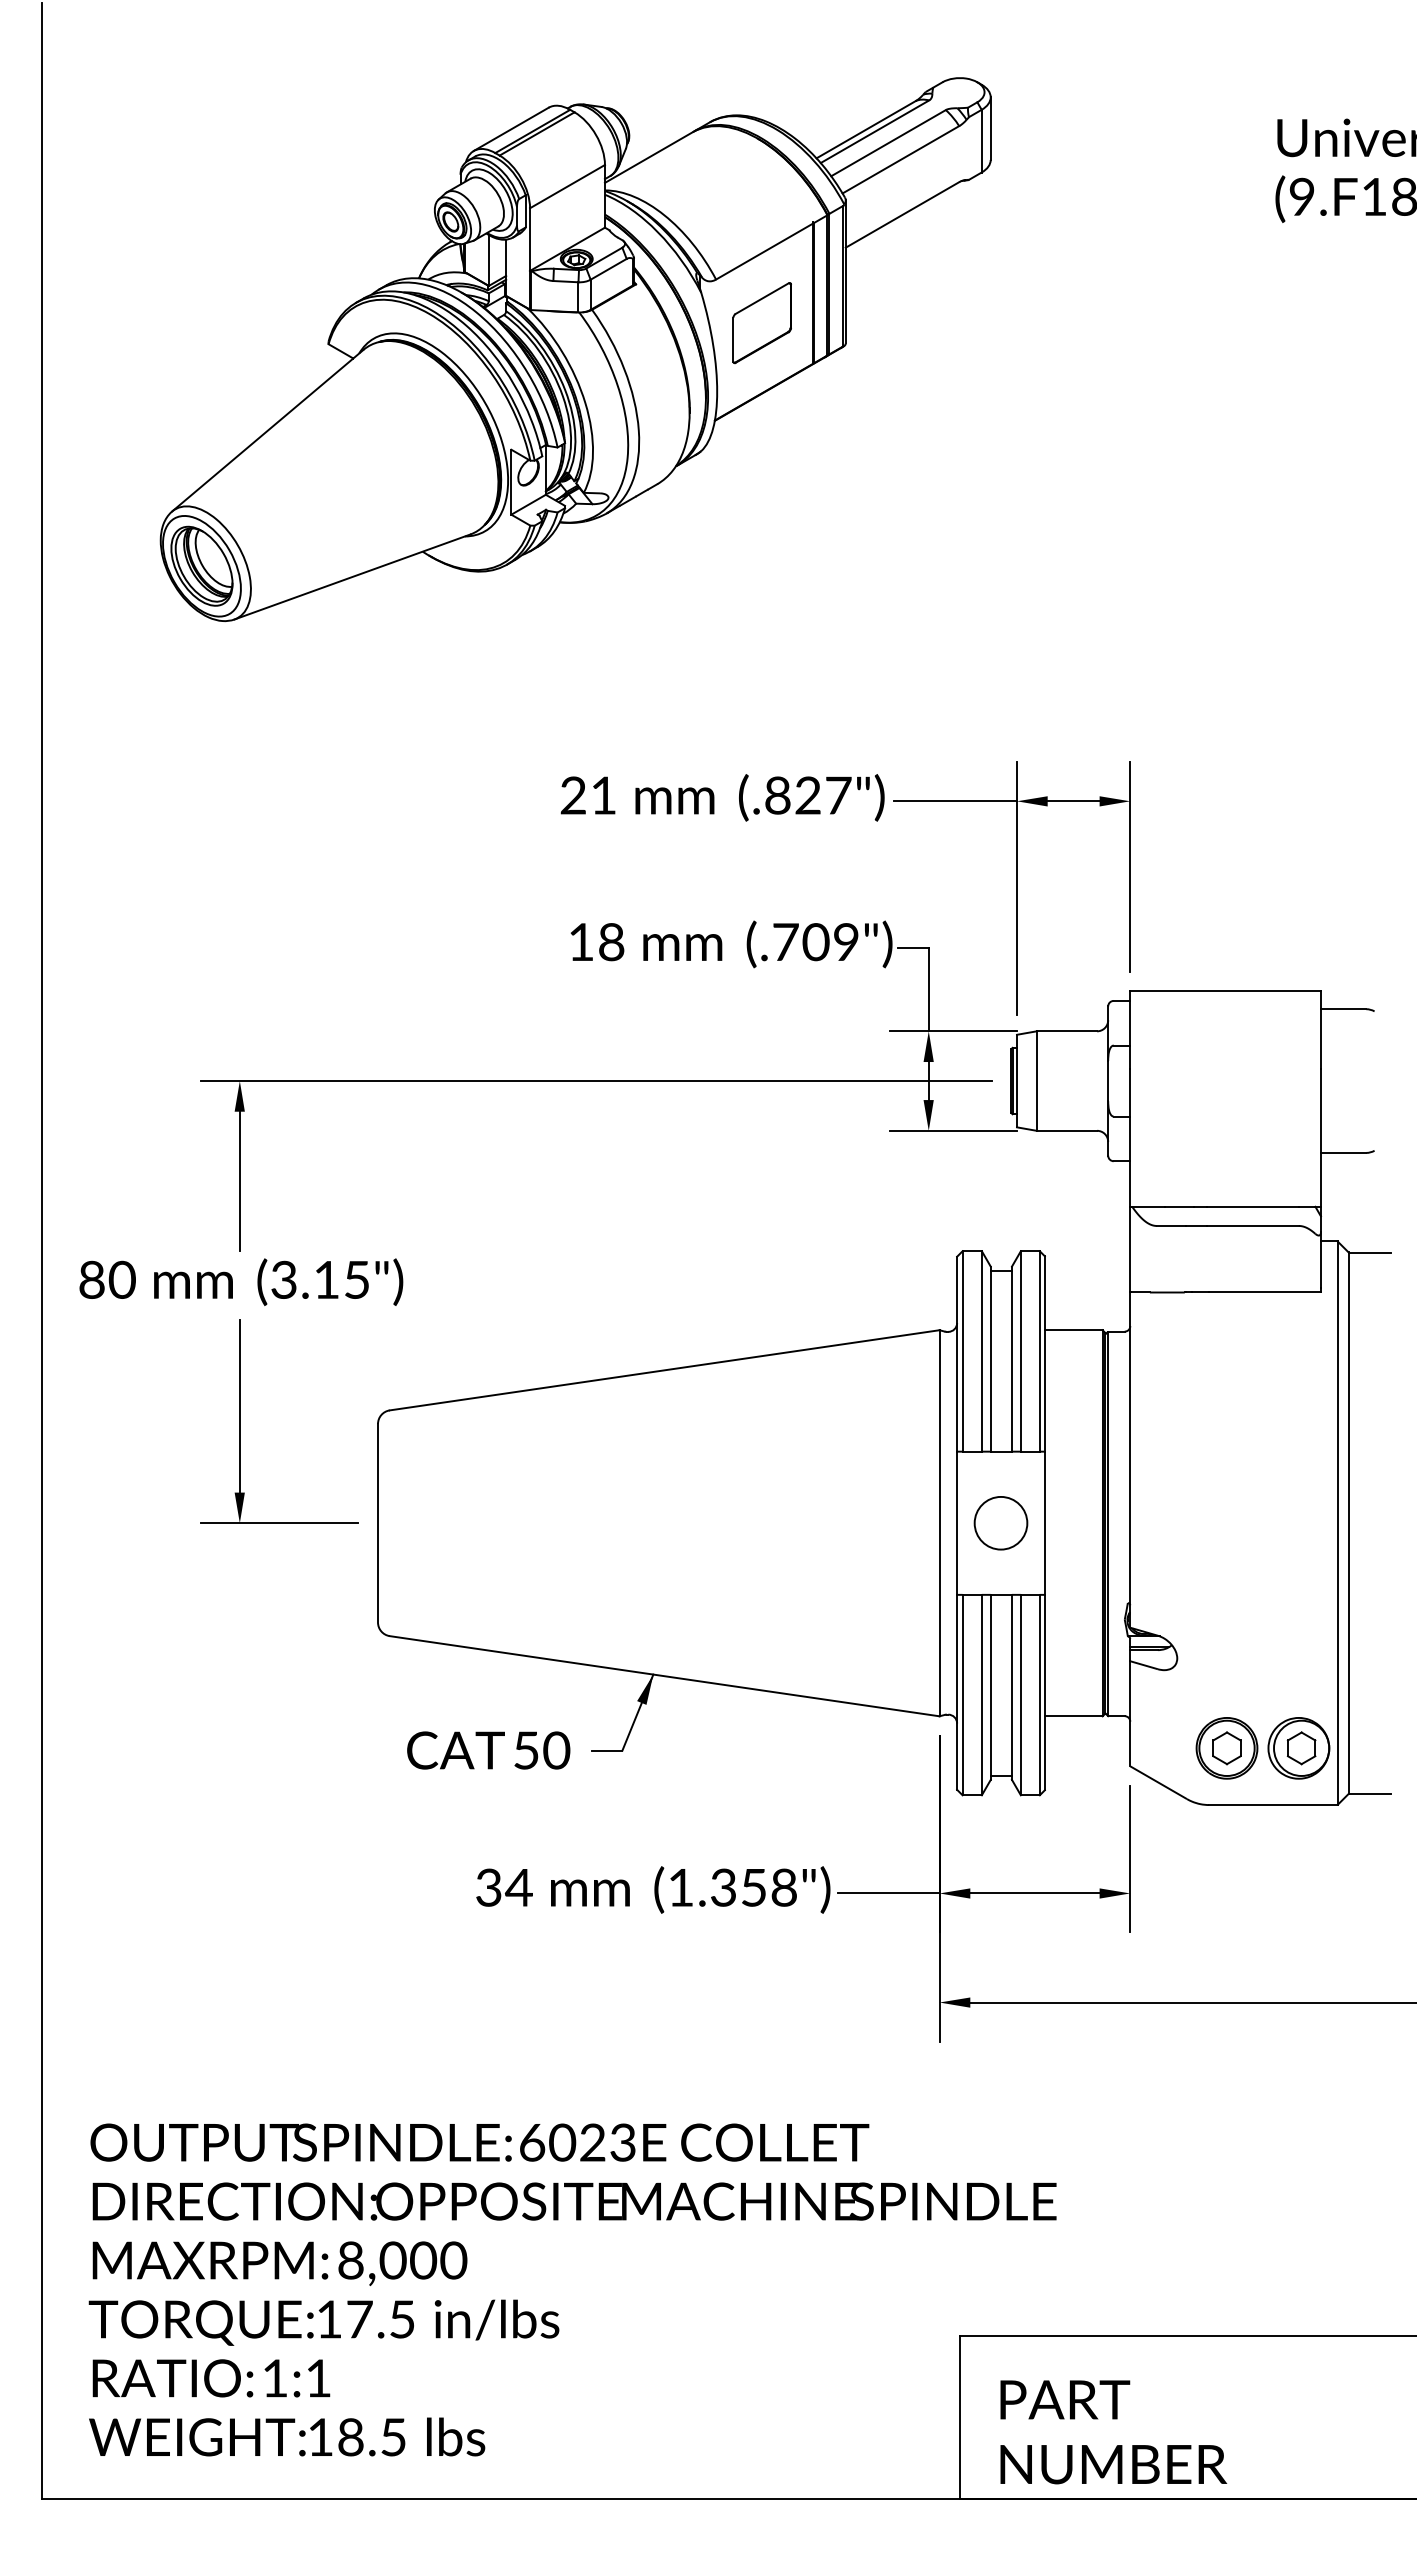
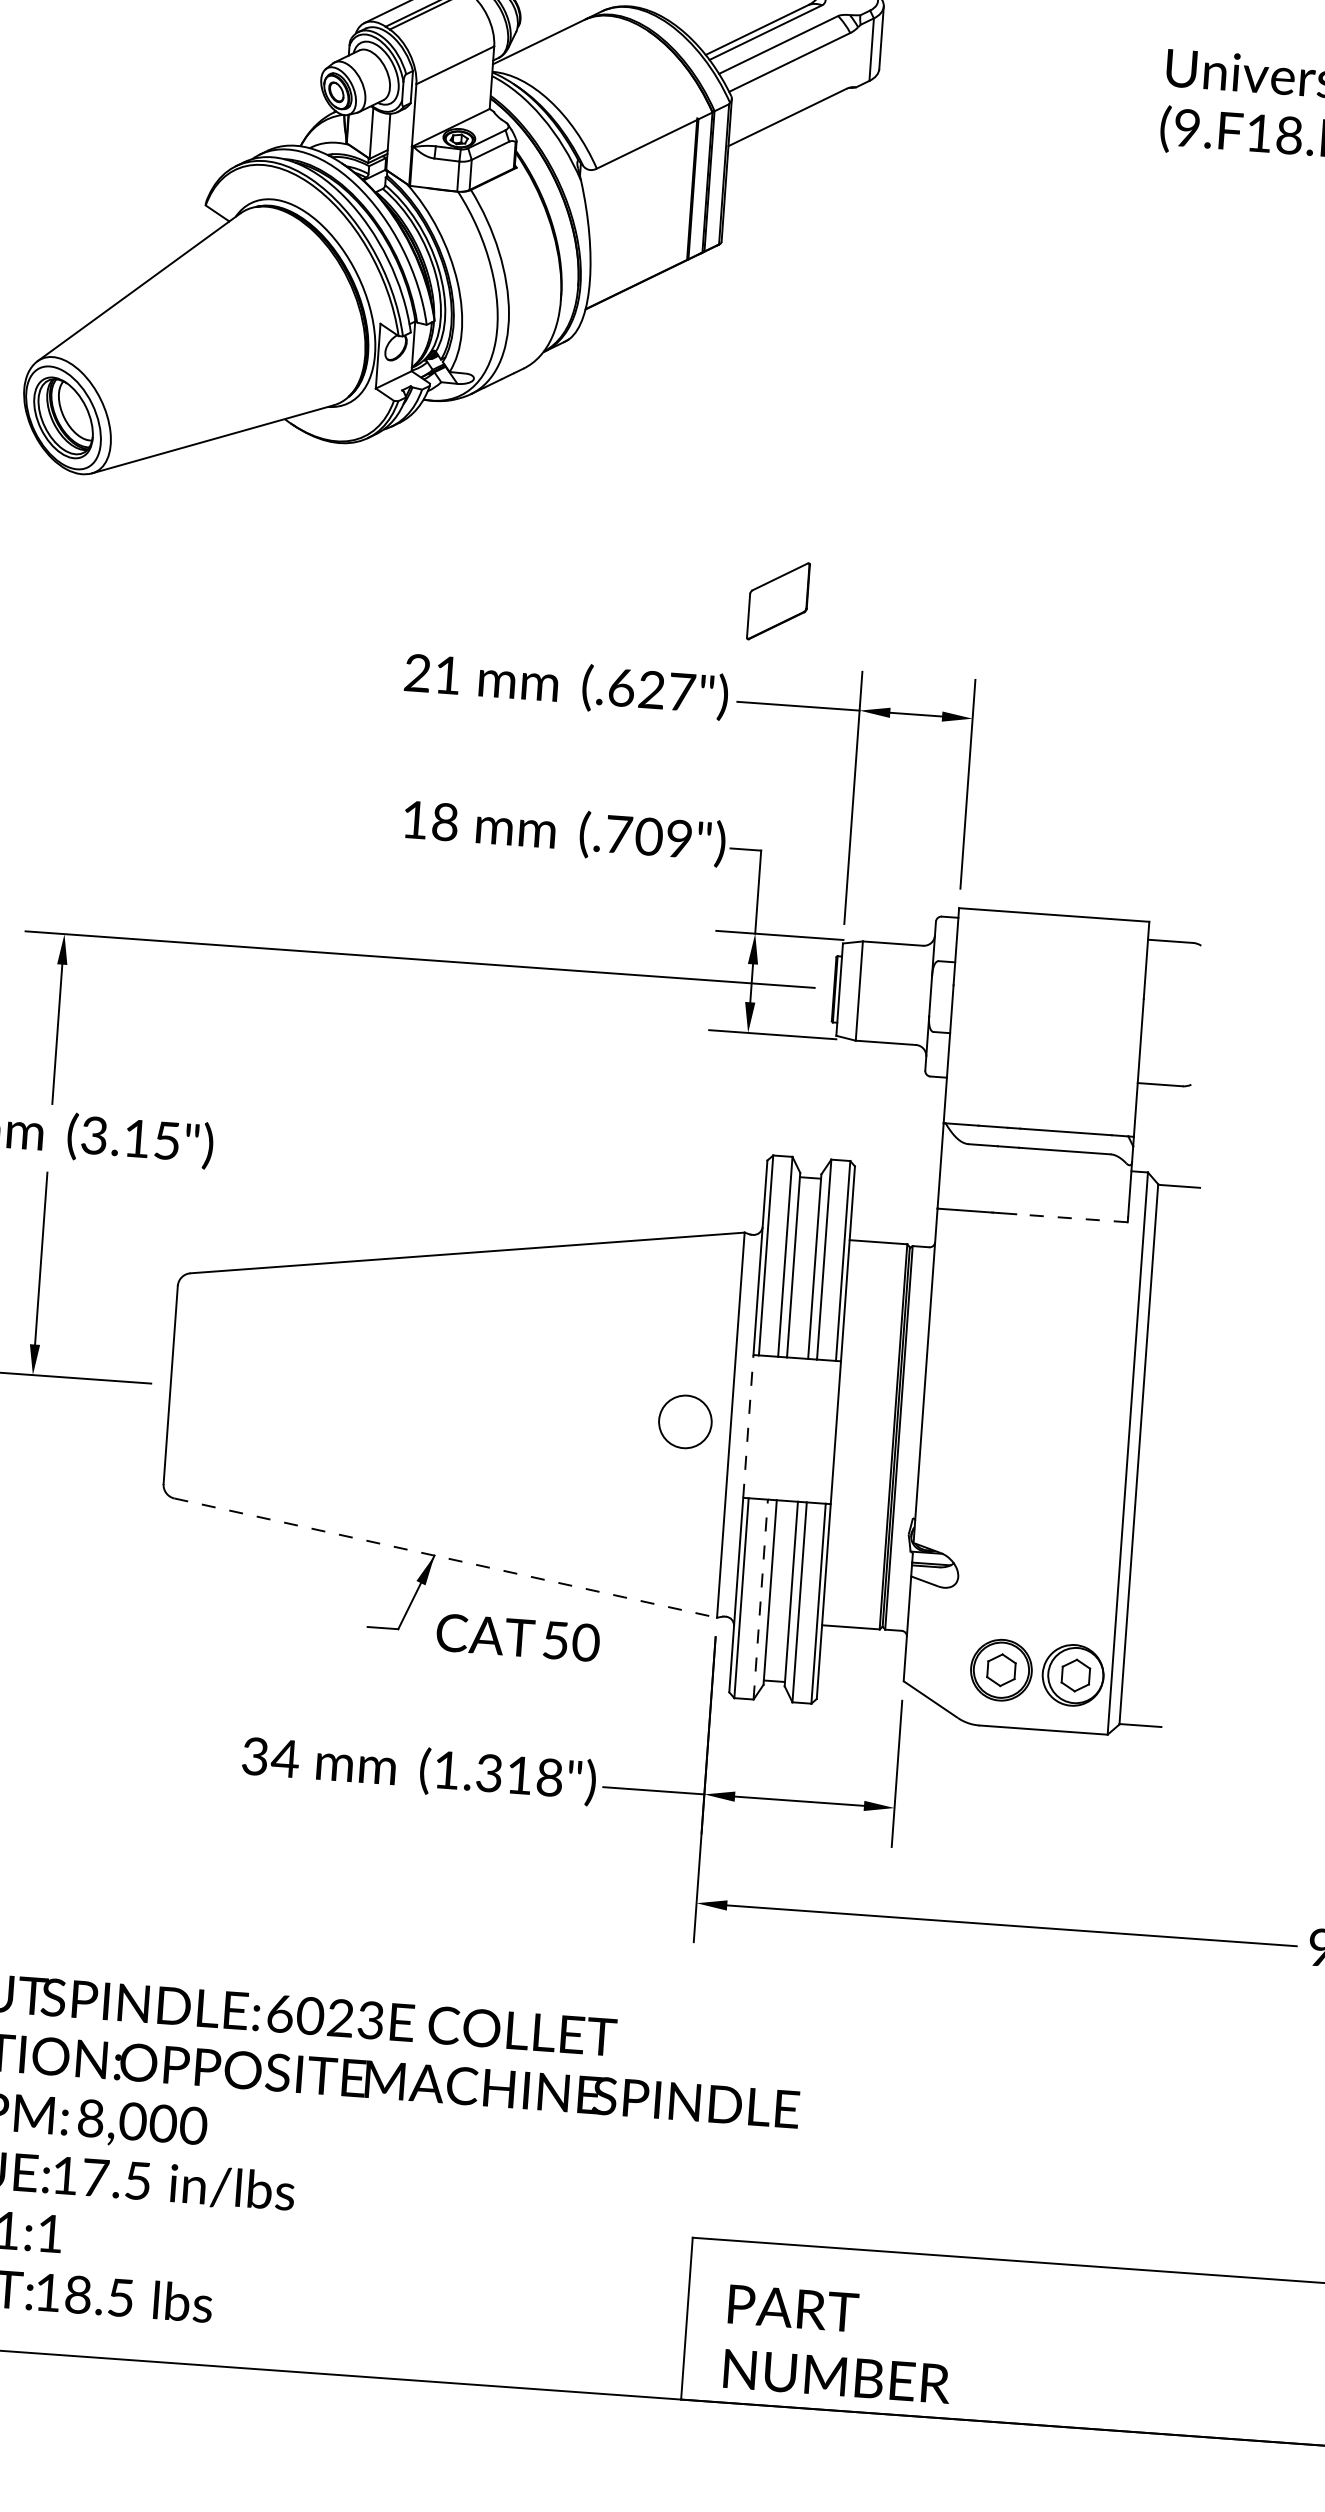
part: (761, 323) -> (777, 601), moved
text: (777, 795) -> (621, 687), (.827") -> (.627")
line: (1265, 1292) -> (1072, 1218), solid -> dashed
line: (957, 1523) -> (748, 1426), solid -> dashed
circle: (1000, 1523) -> (684, 1422), moved
line: (664, 1676) -> (445, 1558), solid -> dashed
line: (981, 1694) -> (760, 1598), solid -> dashed
text: (488, 1750) -> (518, 1637), moved
text: (753, 1887) -> (519, 1775), (1.358") -> (1.318")

